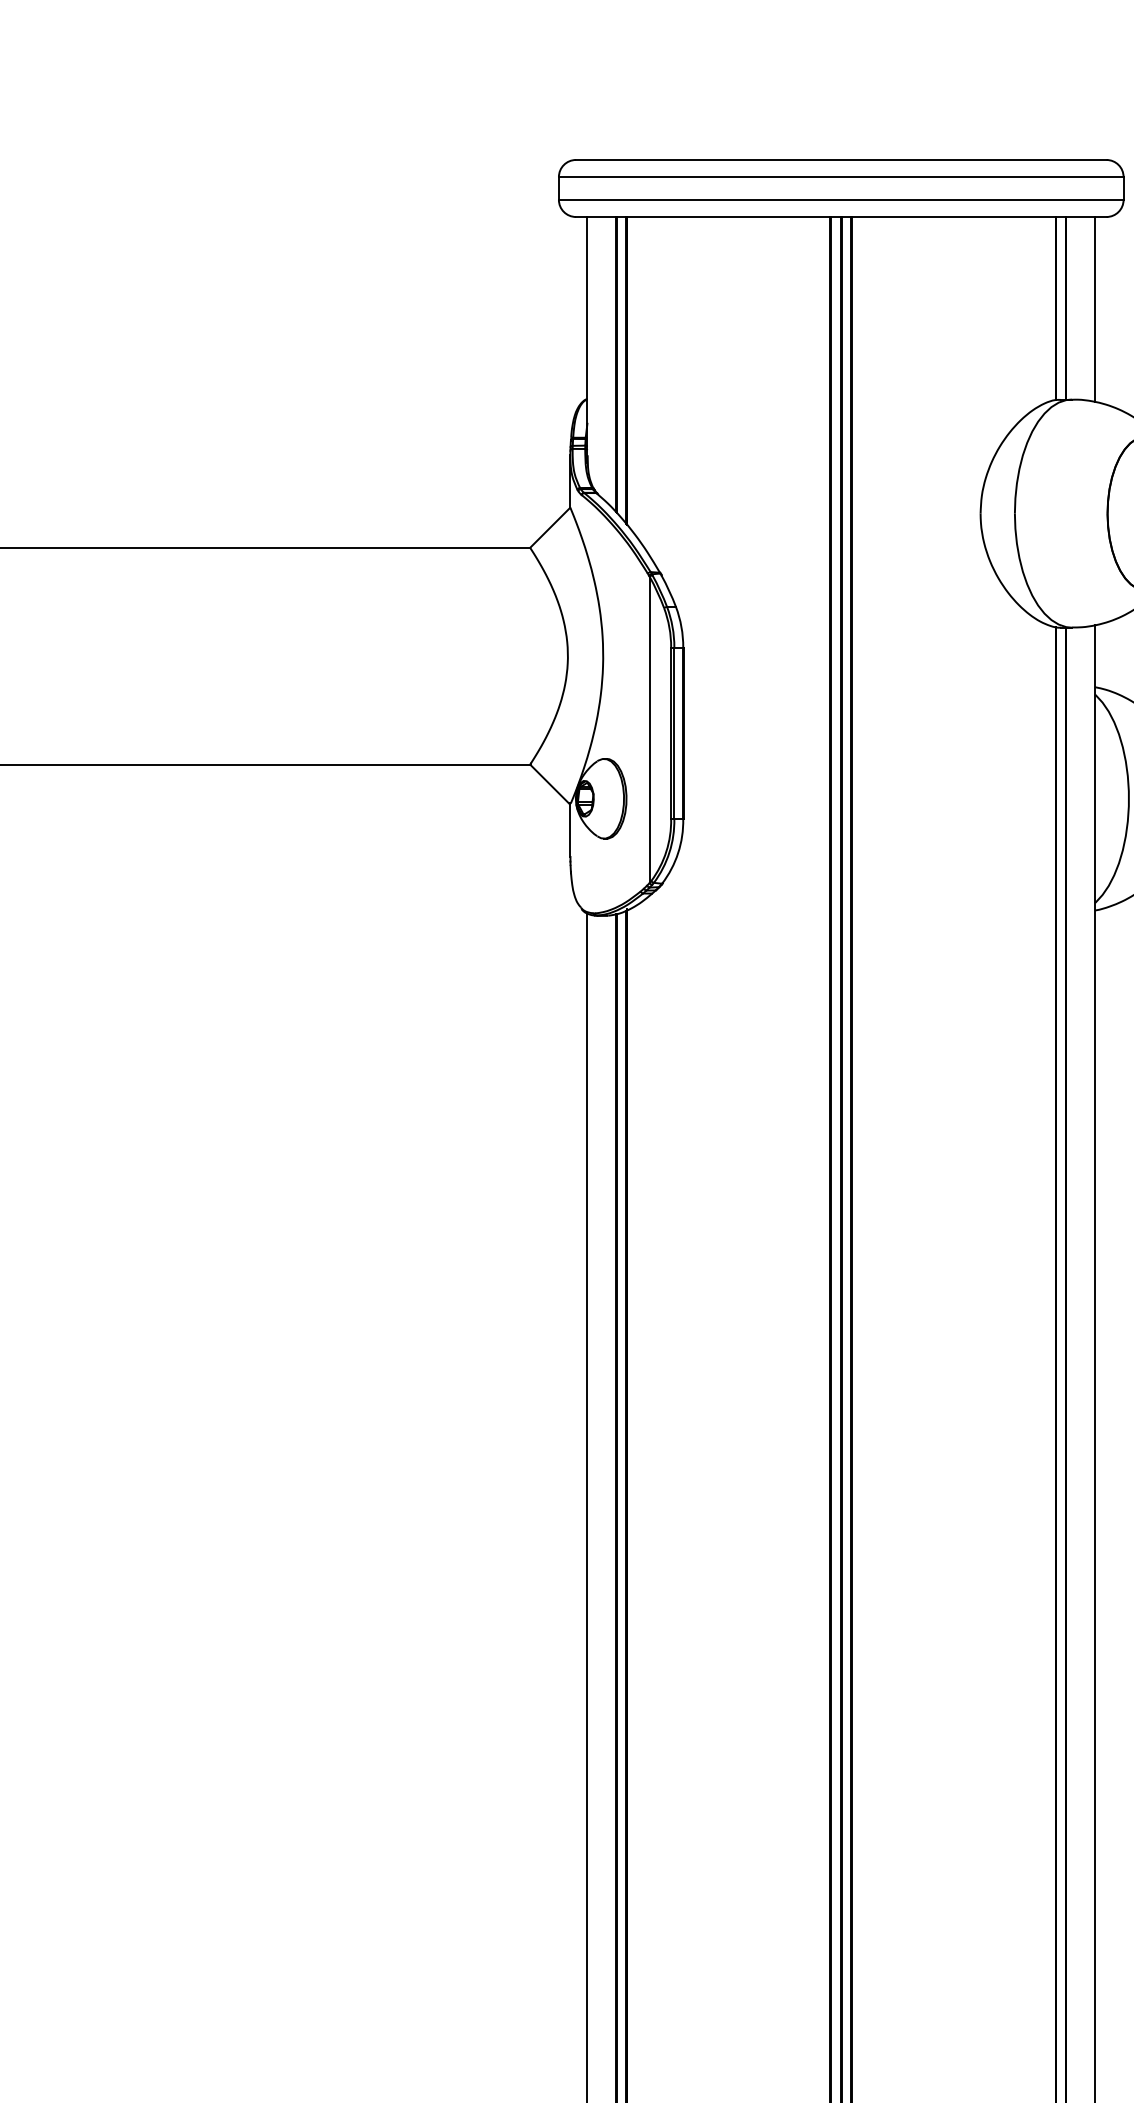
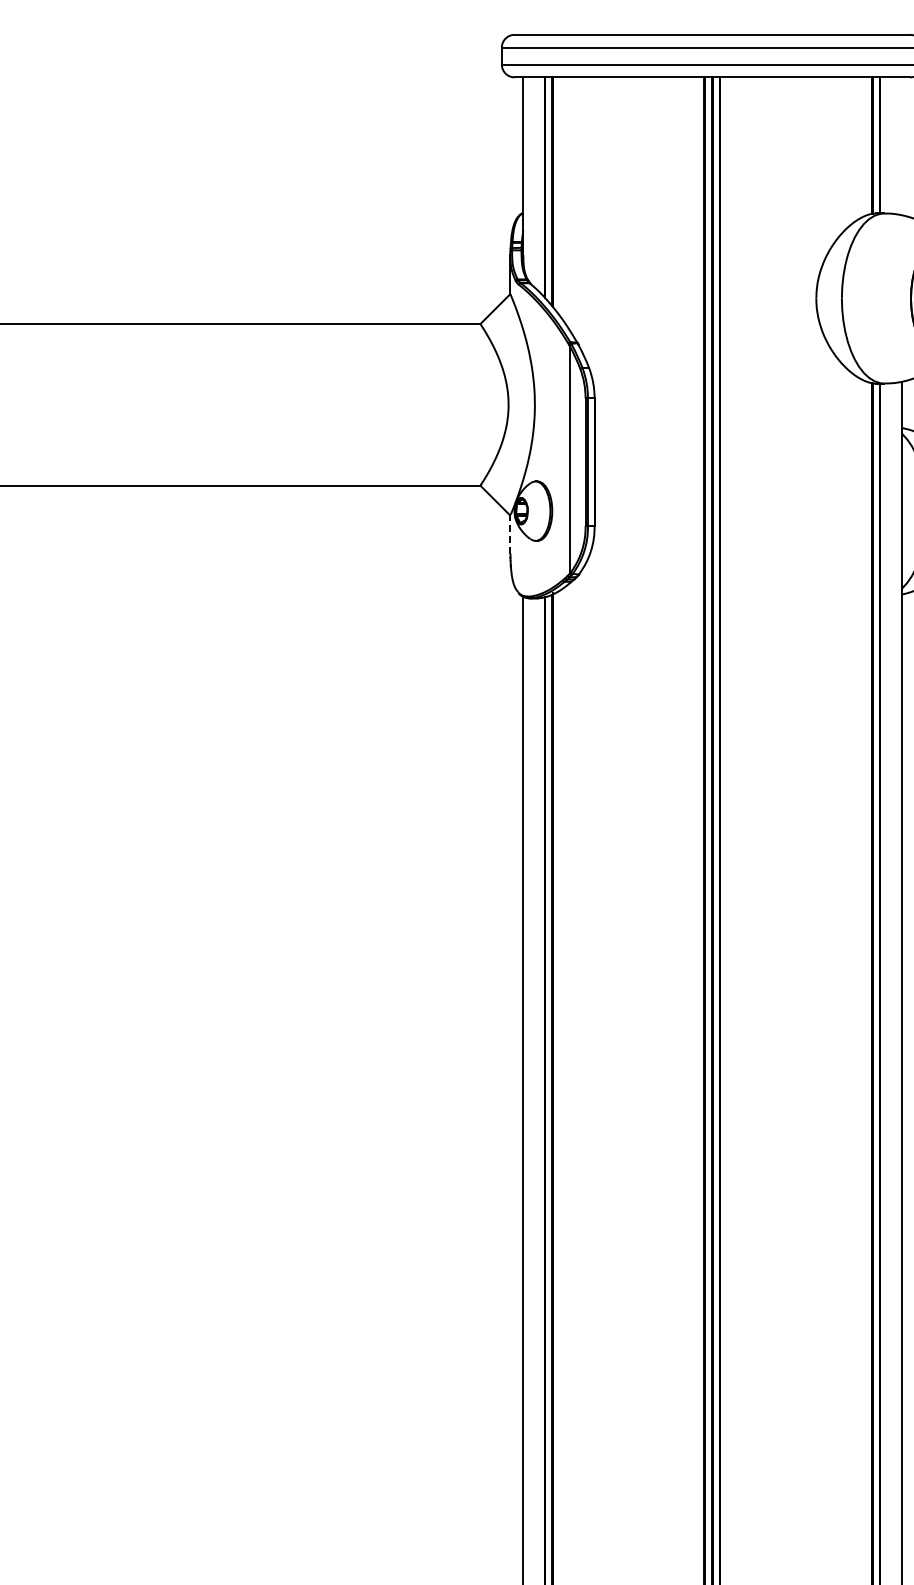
line: (1094, 309) -> (901, 146), removed
line: (570, 831) -> (510, 535), solid -> dashed

